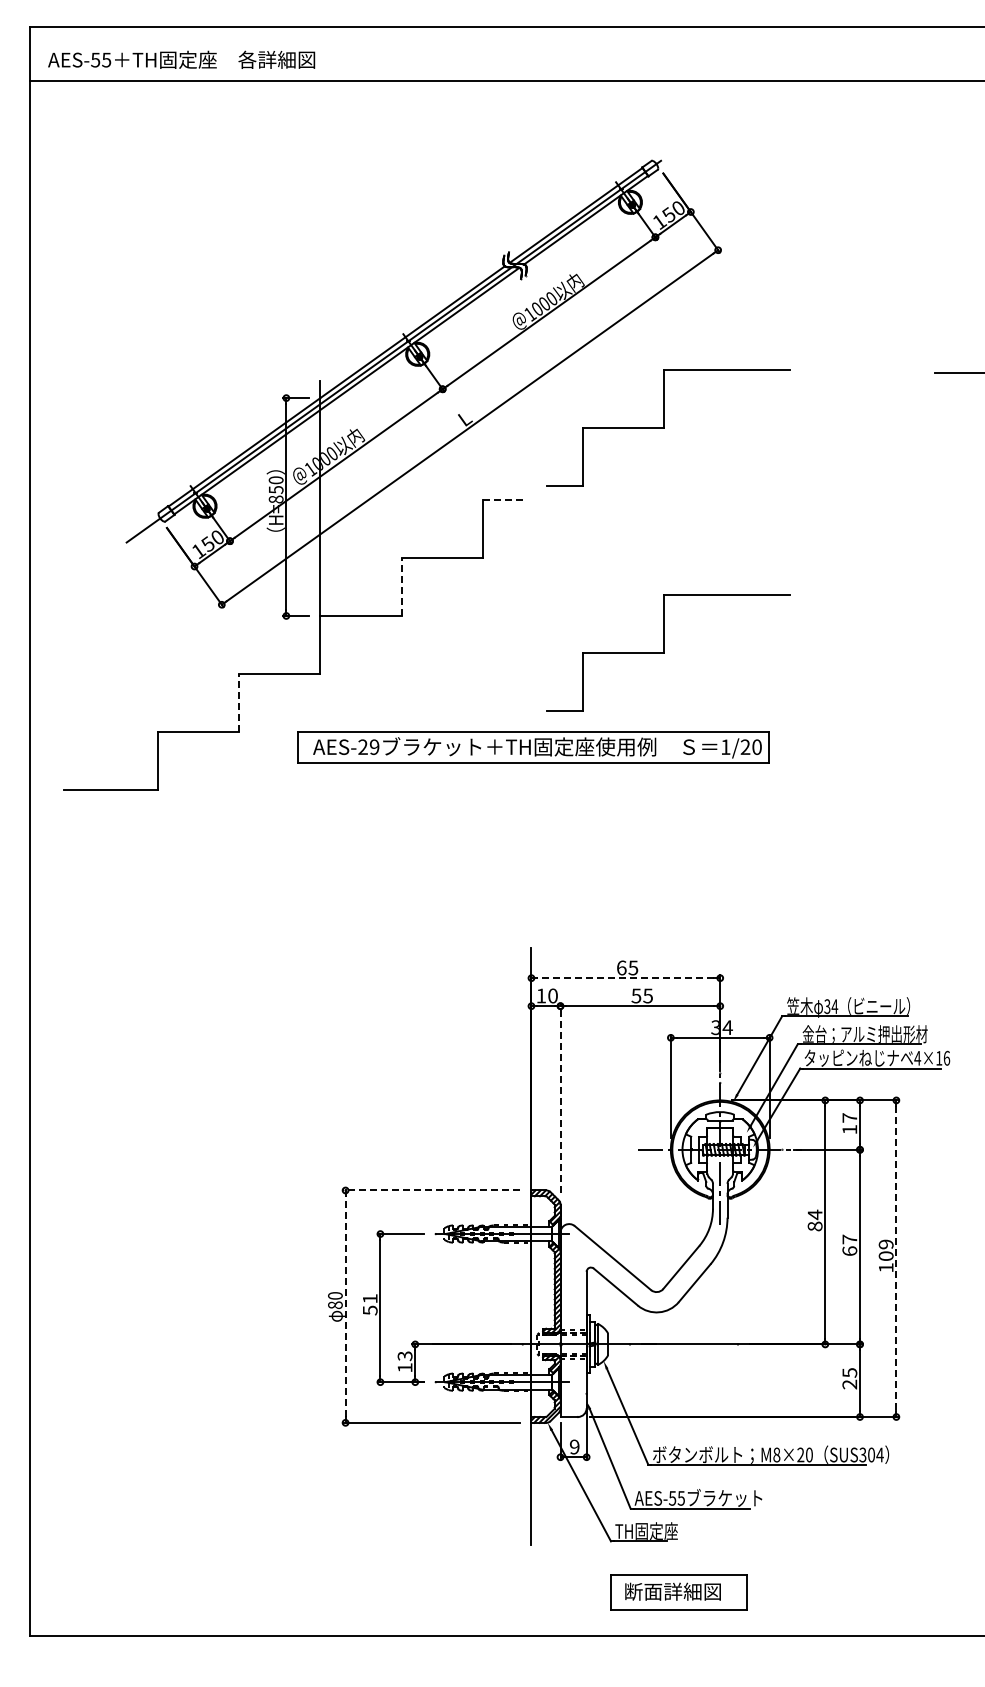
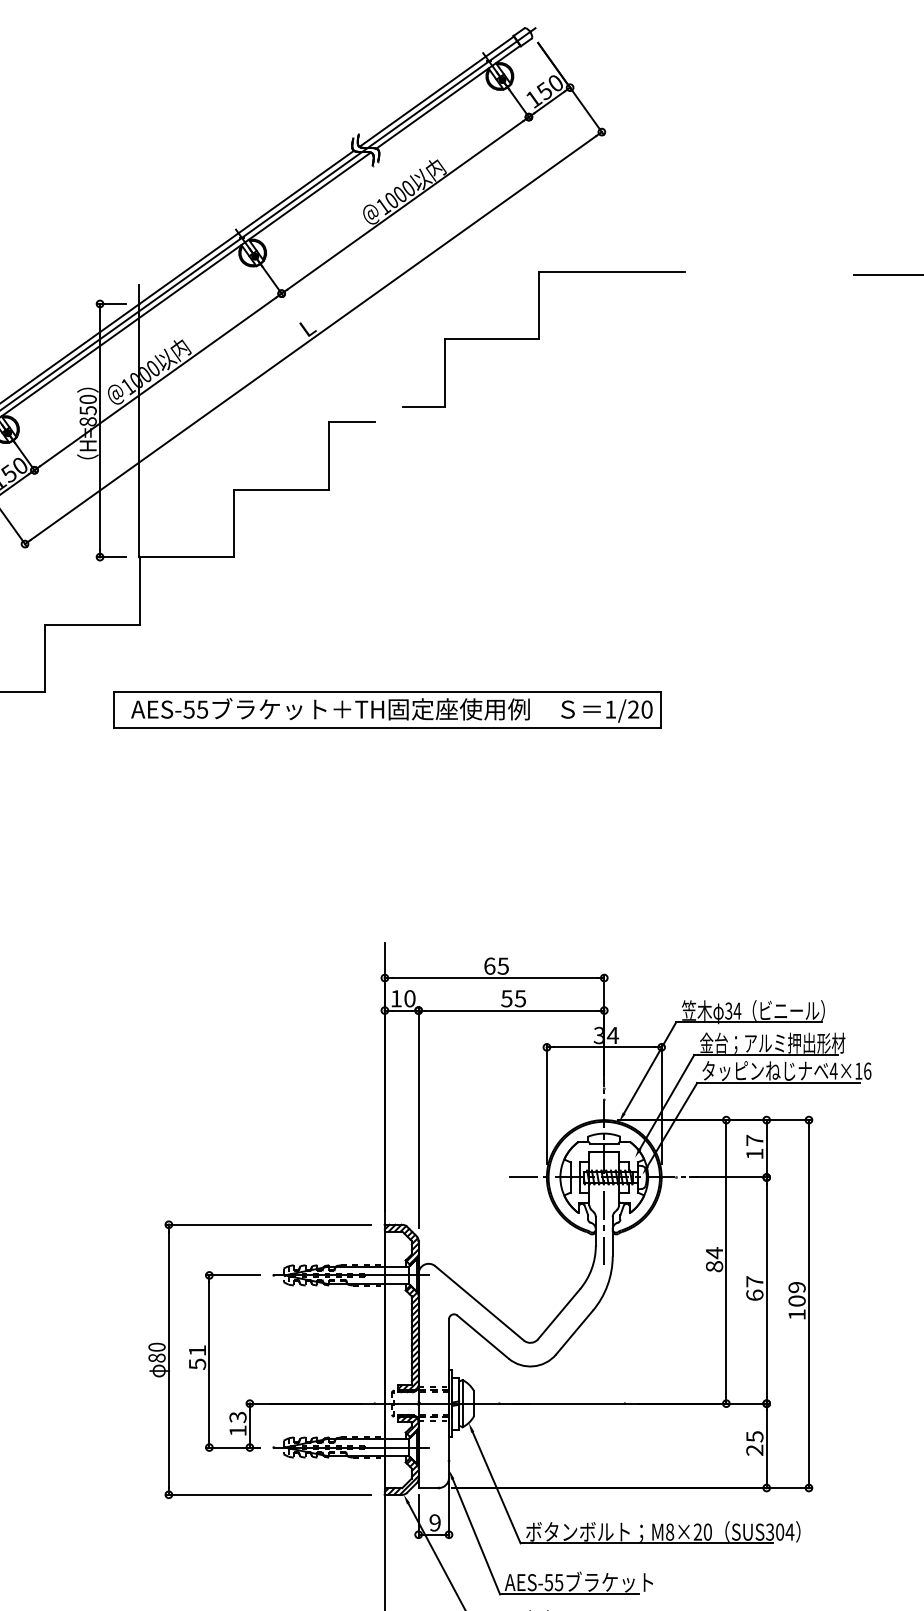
line: (503, 499) -> (352, 421), dashed -> solid
line: (401, 586) -> (233, 522), dashed -> solid
part: (668, 652) -> (544, 599), removed
line: (239, 702) -> (45, 657), dashed -> solid
text: (368, 747) -> (195, 709), AES-29 -> AES-55
line: (625, 978) -> (494, 978), dashed -> solid
line: (560, 1098) -> (418, 1117), dashed -> solid
line: (431, 1190) -> (268, 1224), dashed -> solid
line: (896, 1259) -> (809, 1304), dashed -> solid
line: (345, 1306) -> (168, 1359), dashed -> solid

